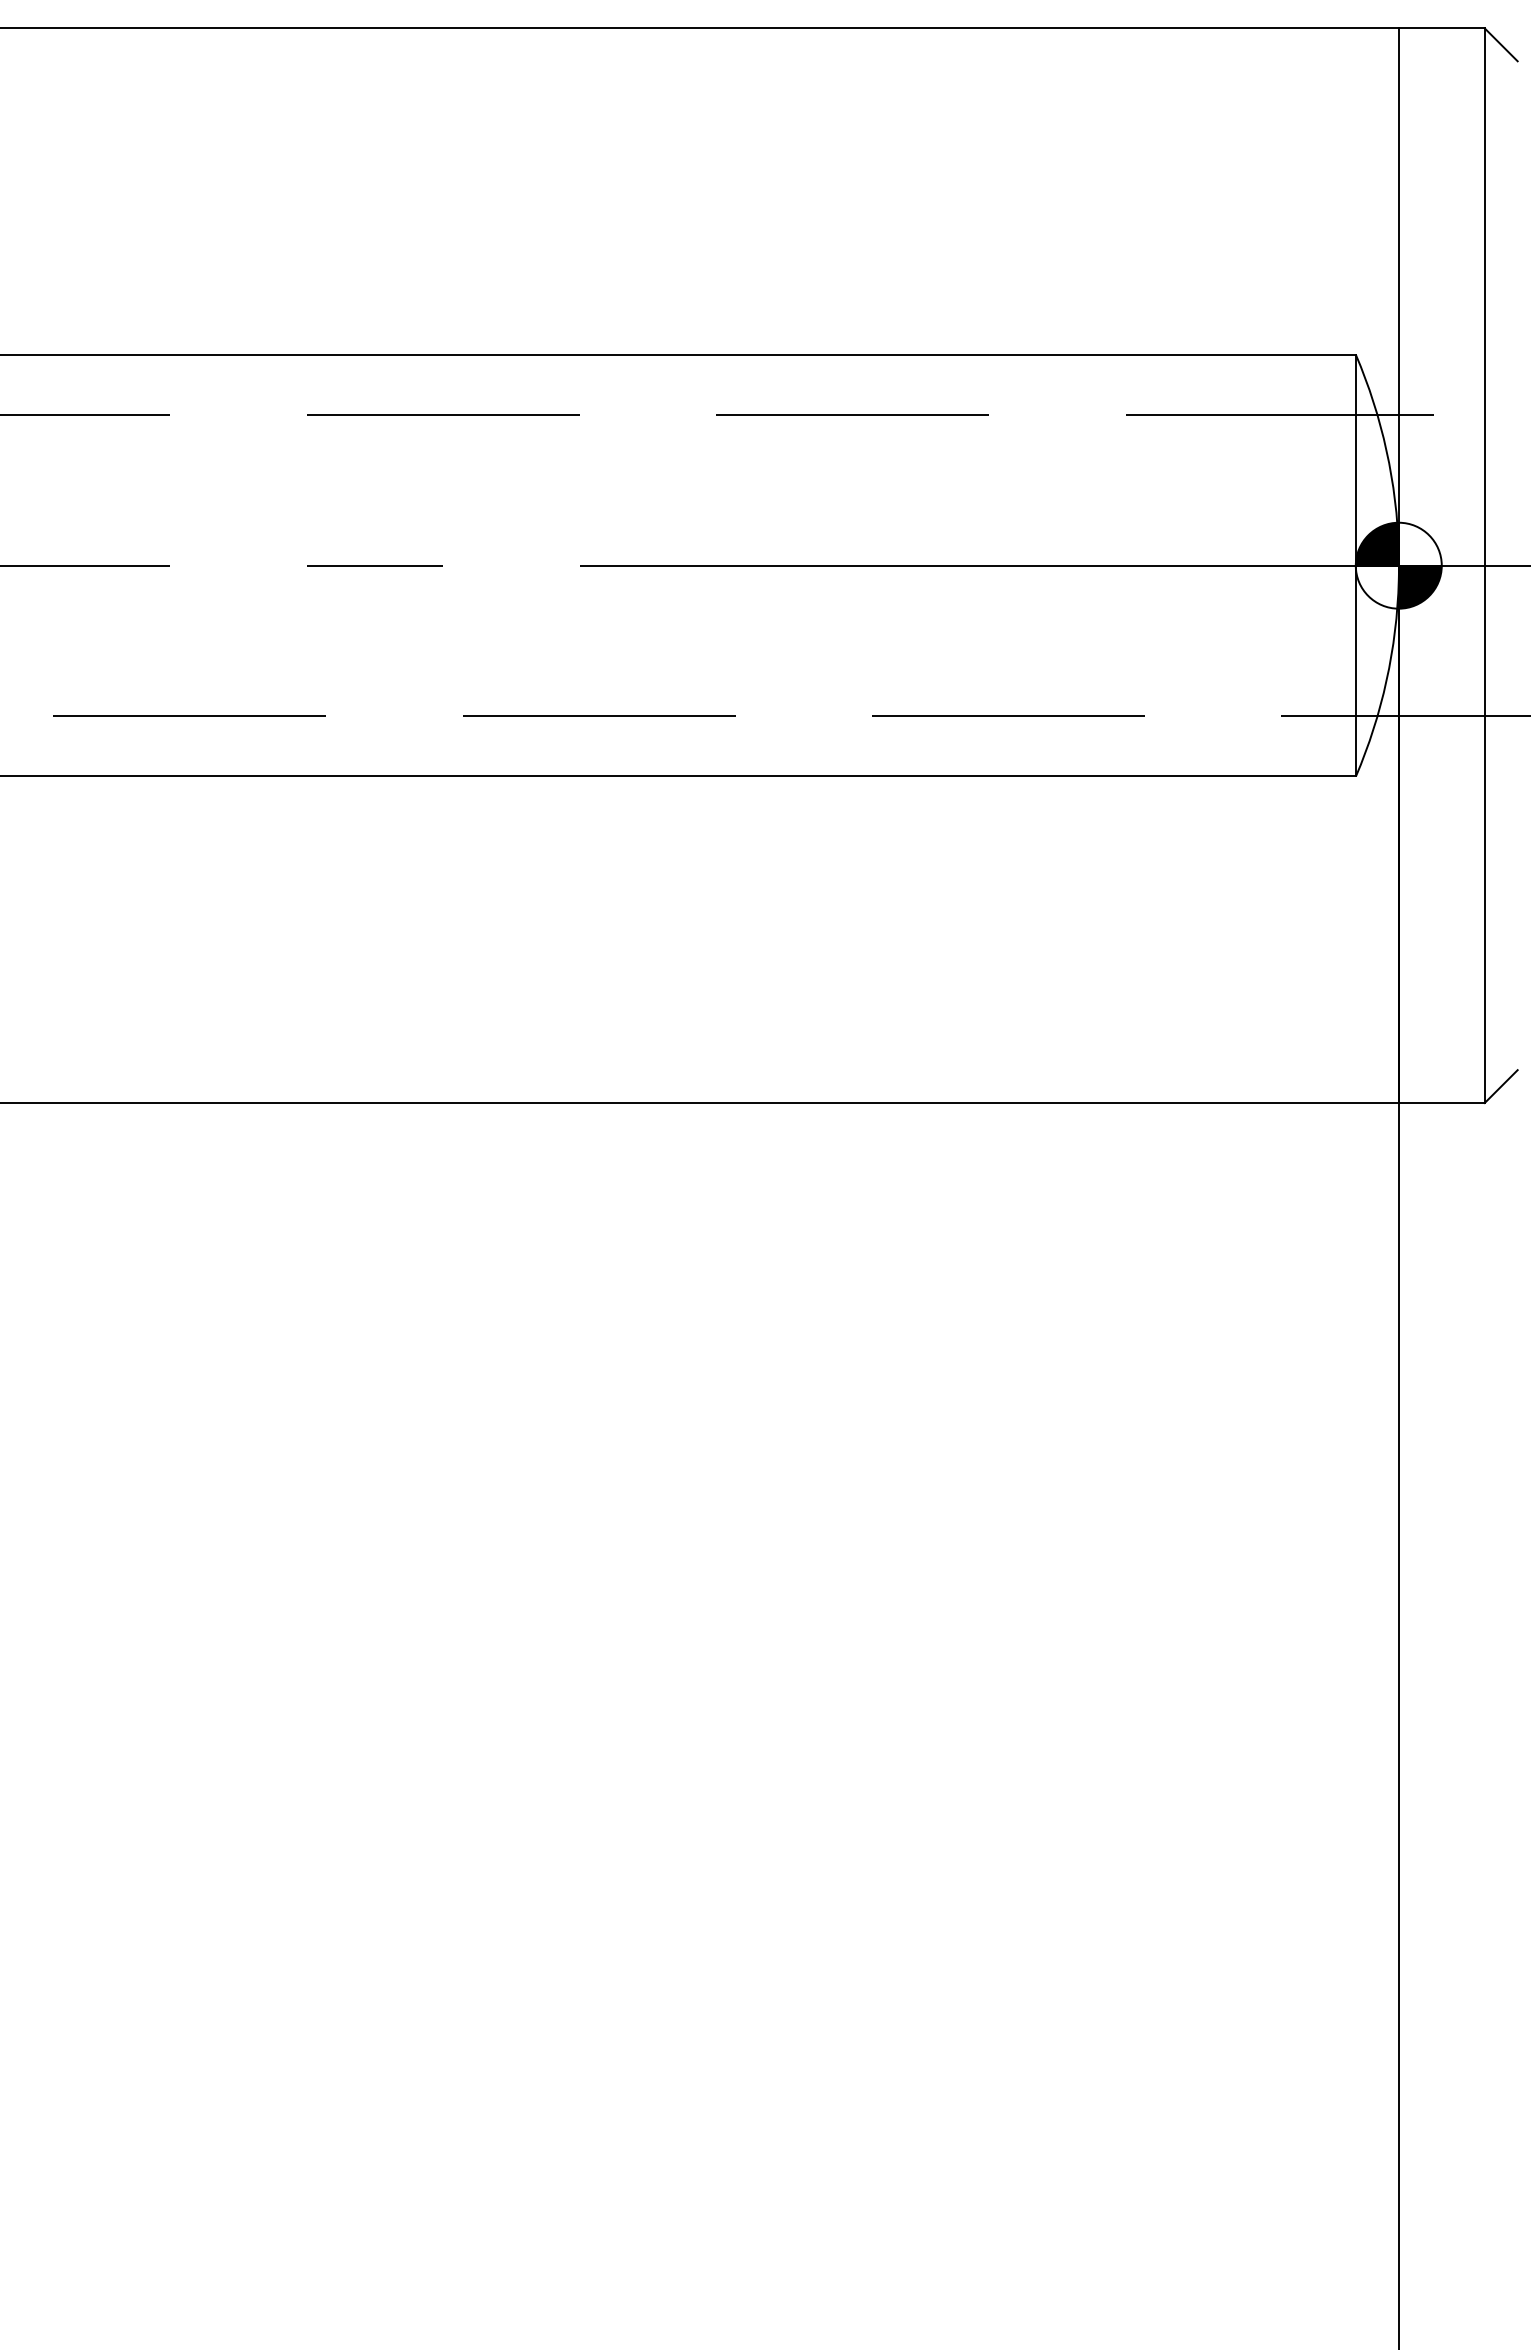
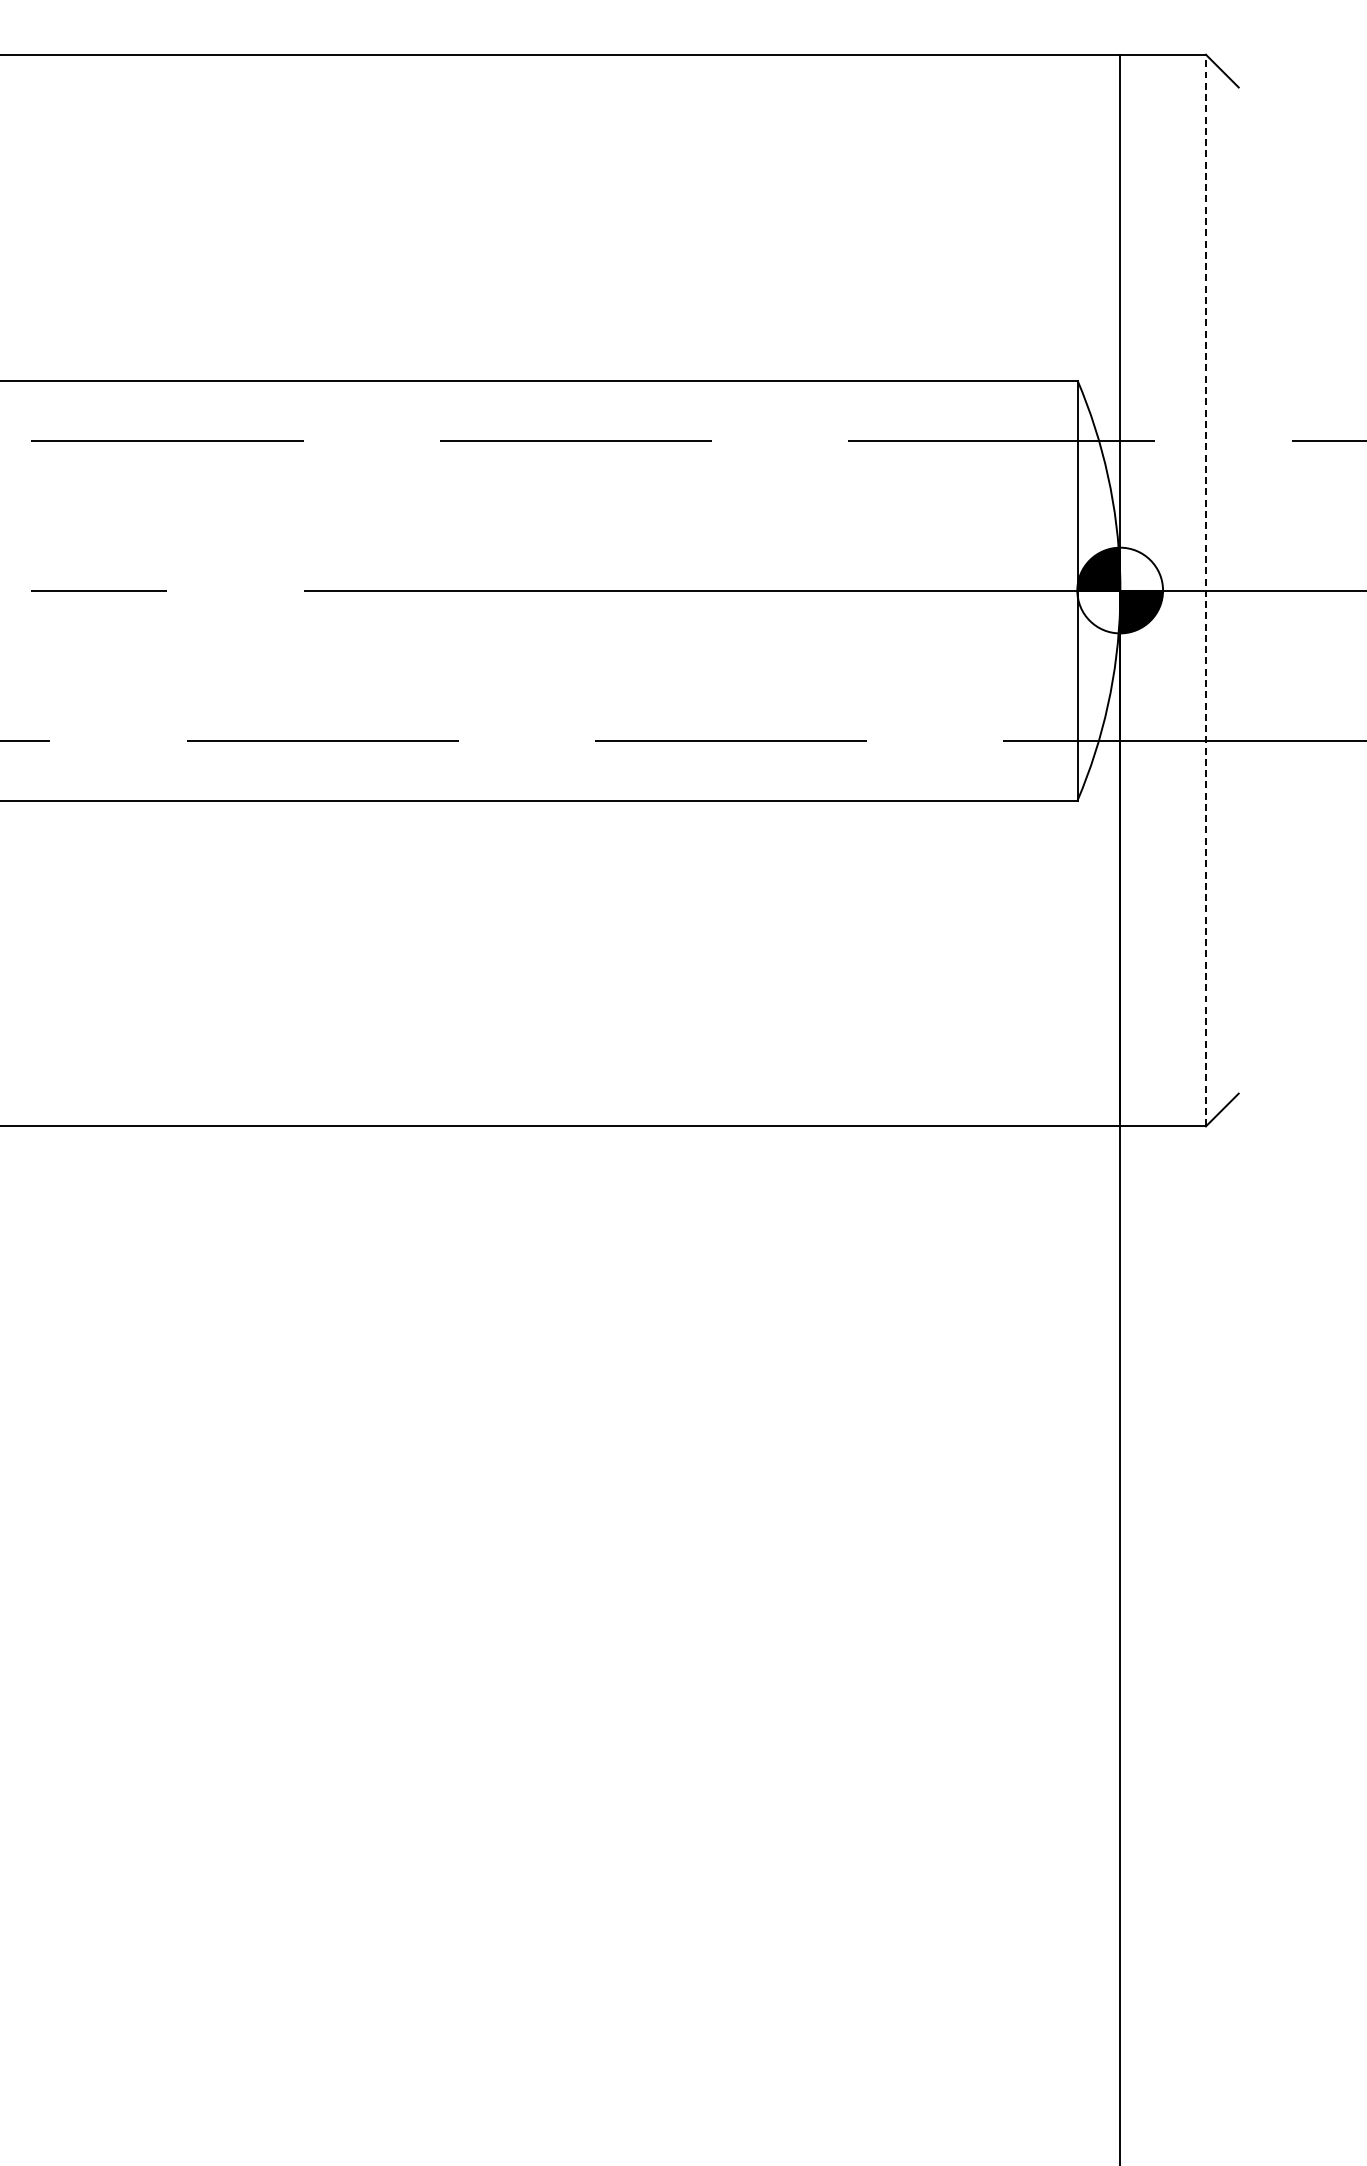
line: (1484, 565) -> (1205, 590), solid -> dashed

